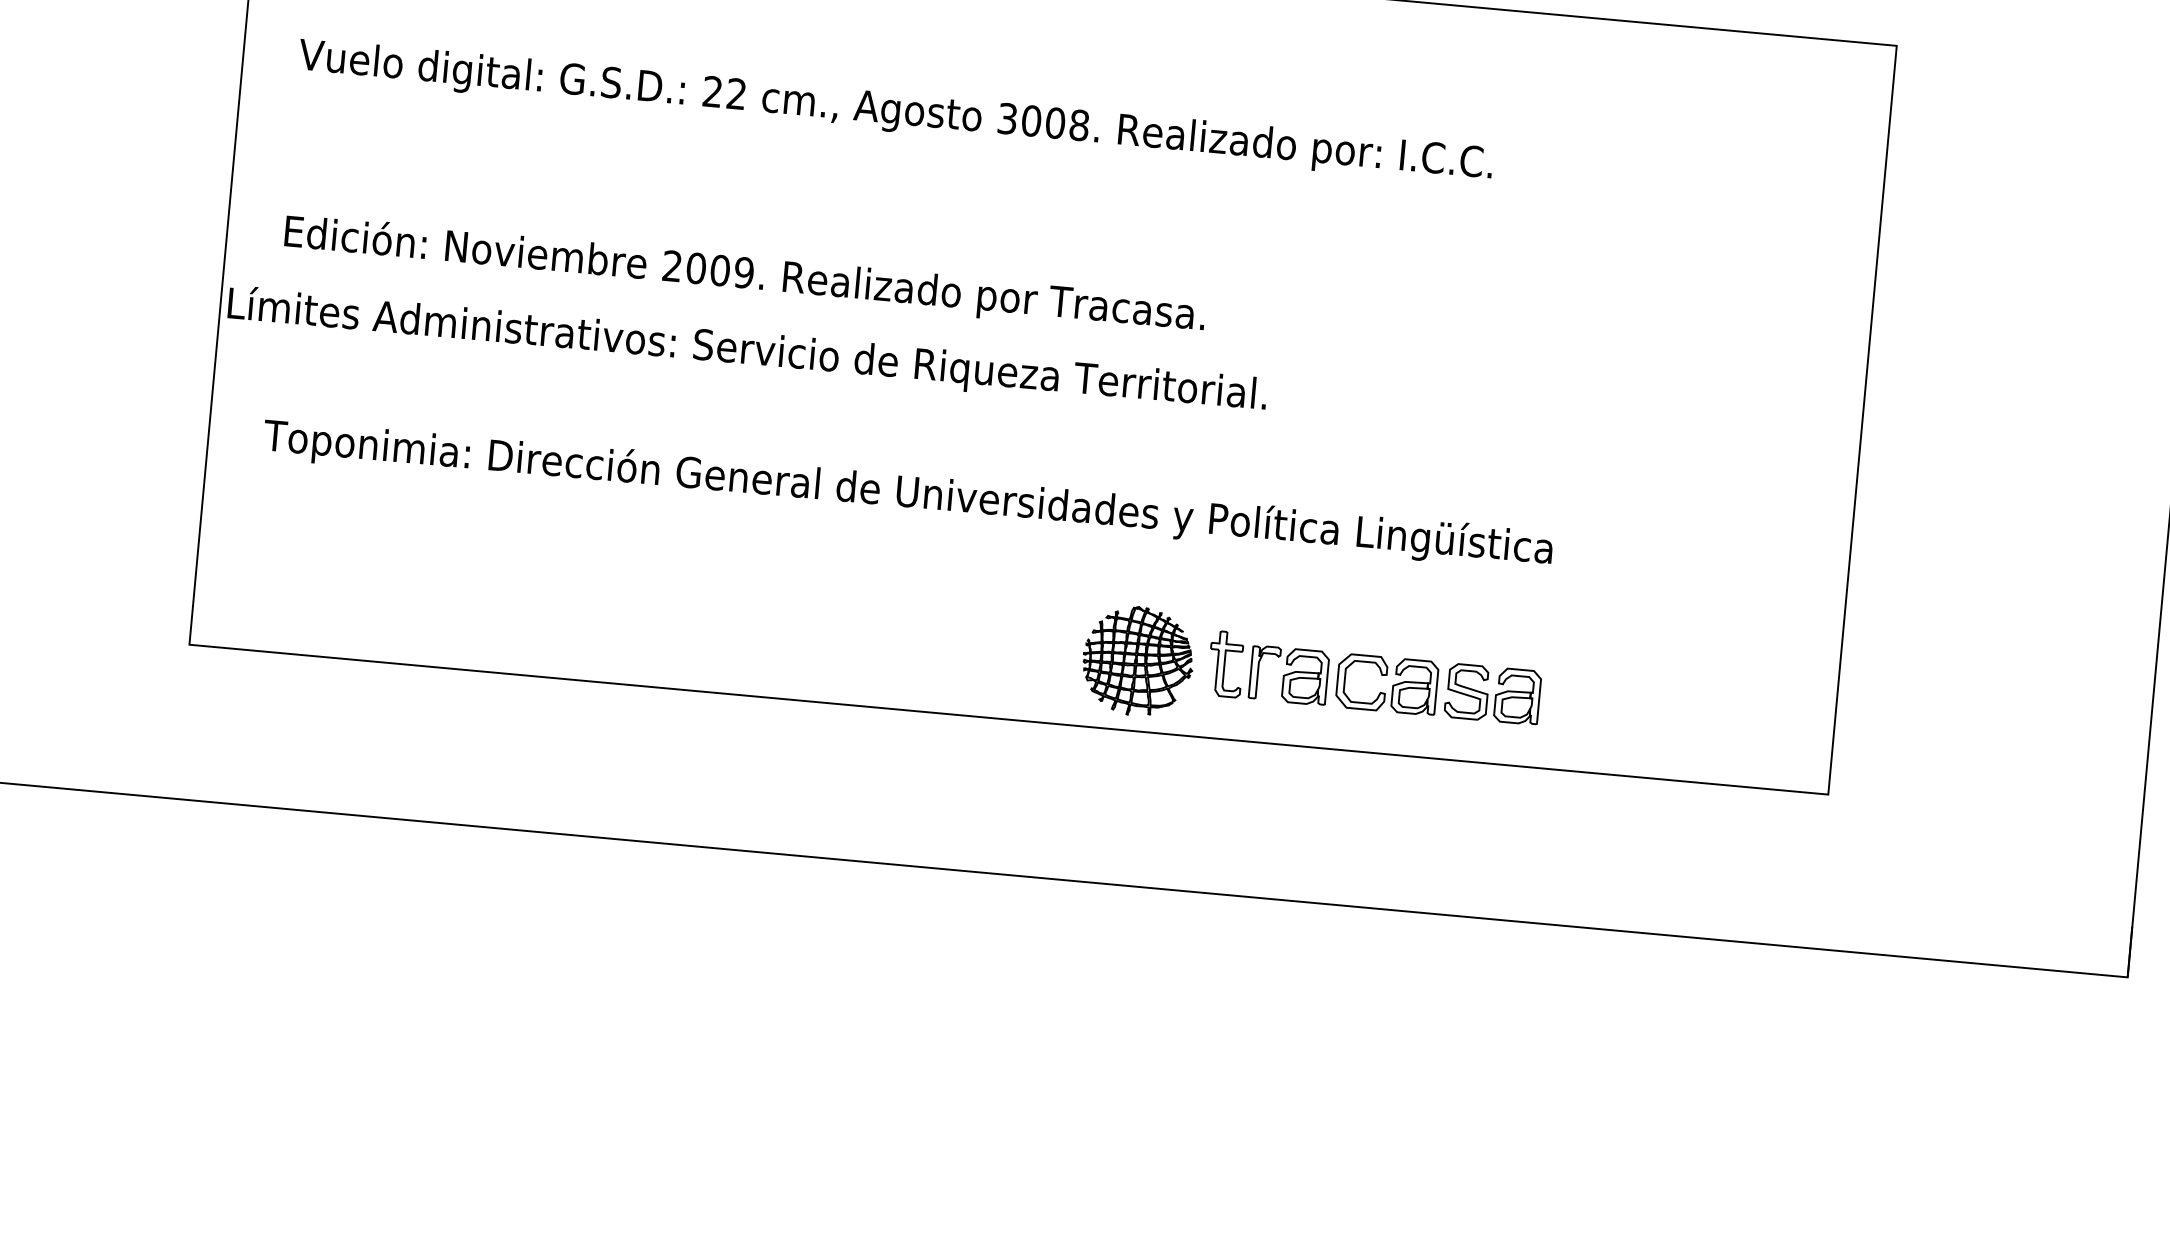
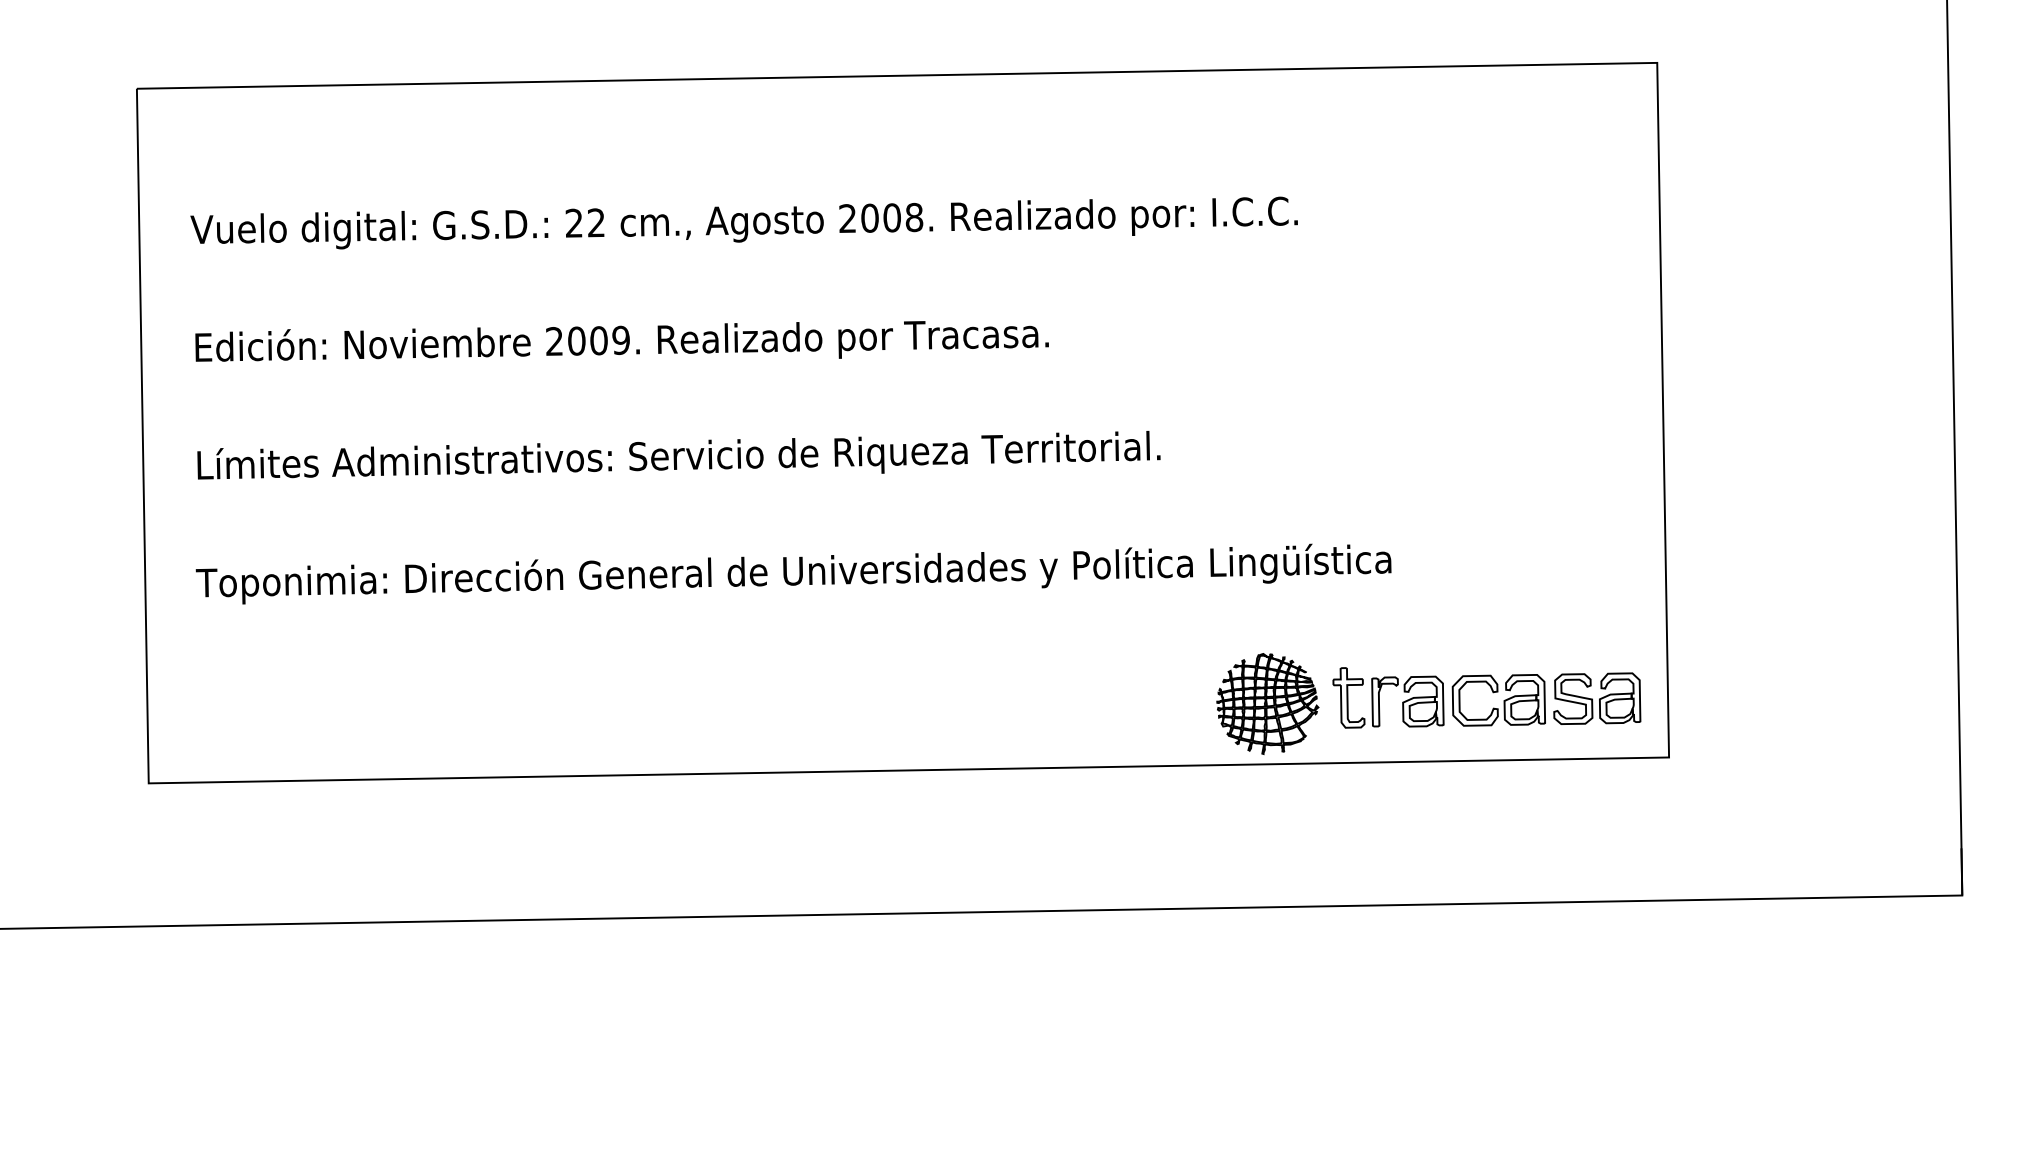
text: (1007, 118) -> (847, 218), 3008. -> 2008.
text: (744, 274) -> (621, 341), moved
text: (747, 348) -> (678, 455), moved
part: (1311, 679) -> (1428, 703), moved

